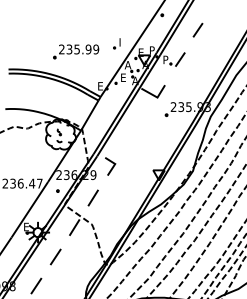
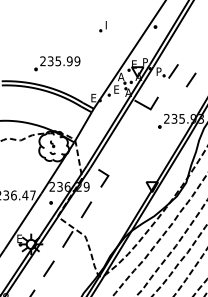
line: (197, 29) -> (190, 79), moved
part: (116, 43) -> (102, 26), moved
part: (76, 51) -> (57, 63), moved

